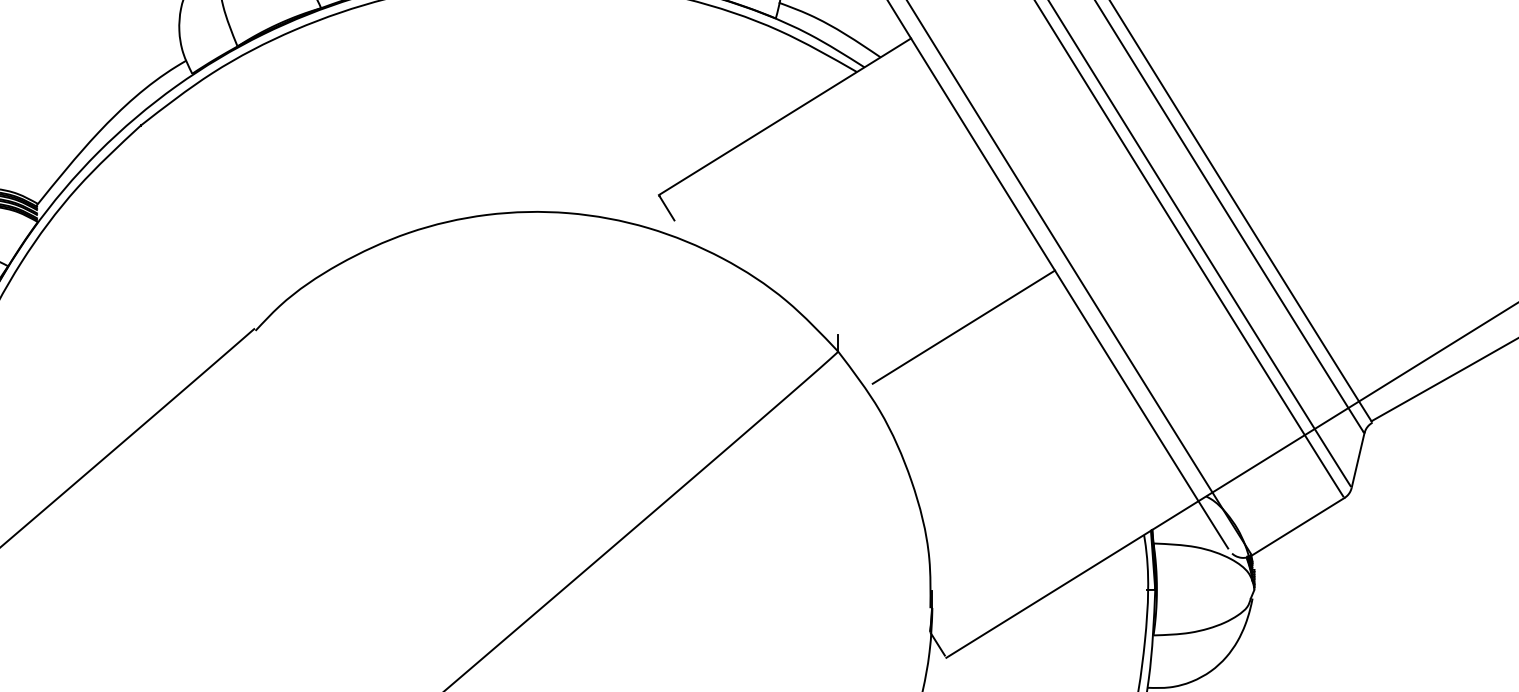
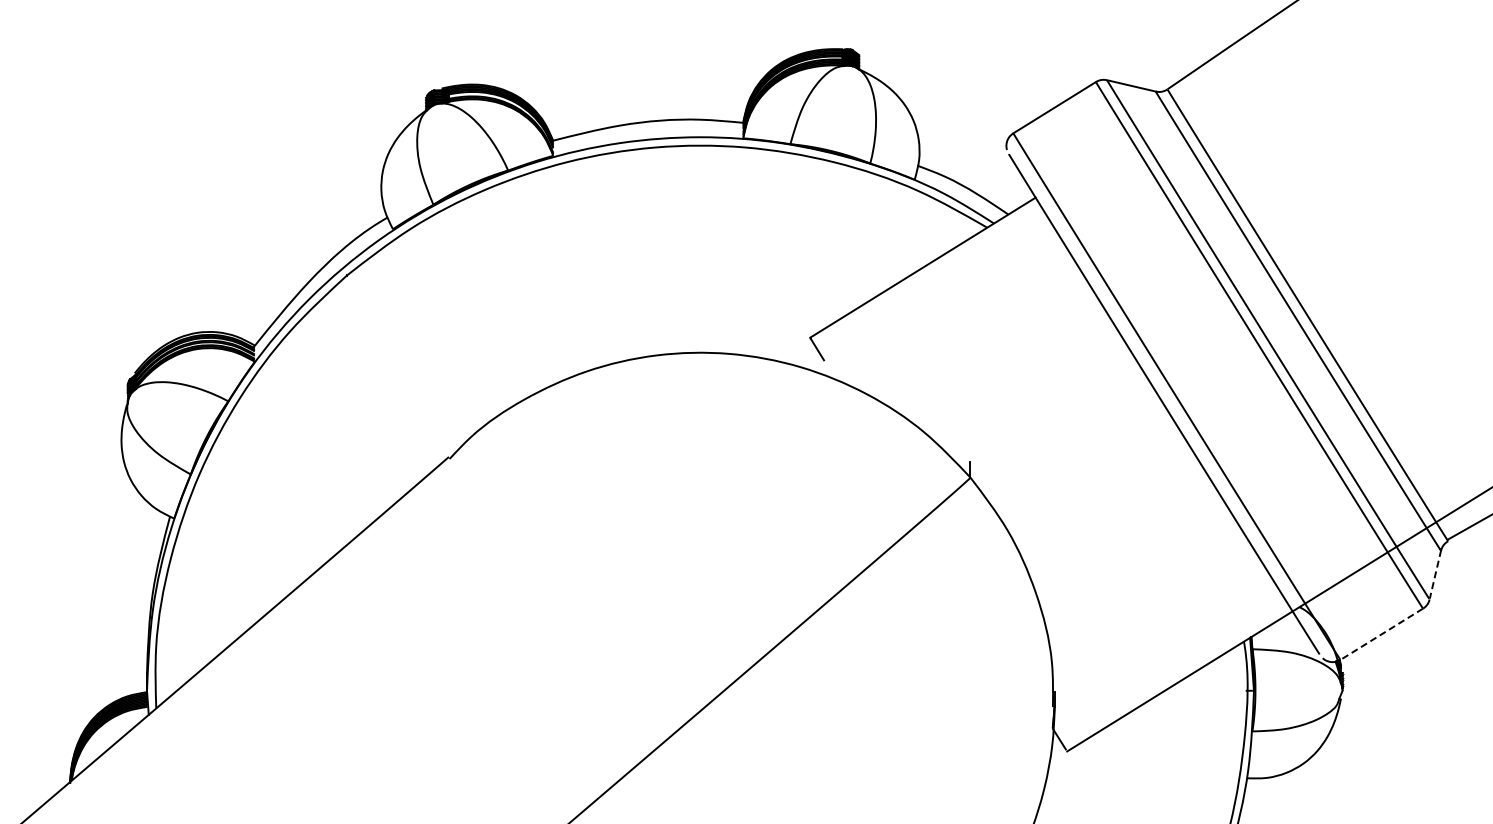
line: (963, 326) -> (1082, 455), removed
line: (1358, 459) -> (1435, 574), solid -> dashed
line: (1297, 527) -> (1381, 634), solid -> dashed

